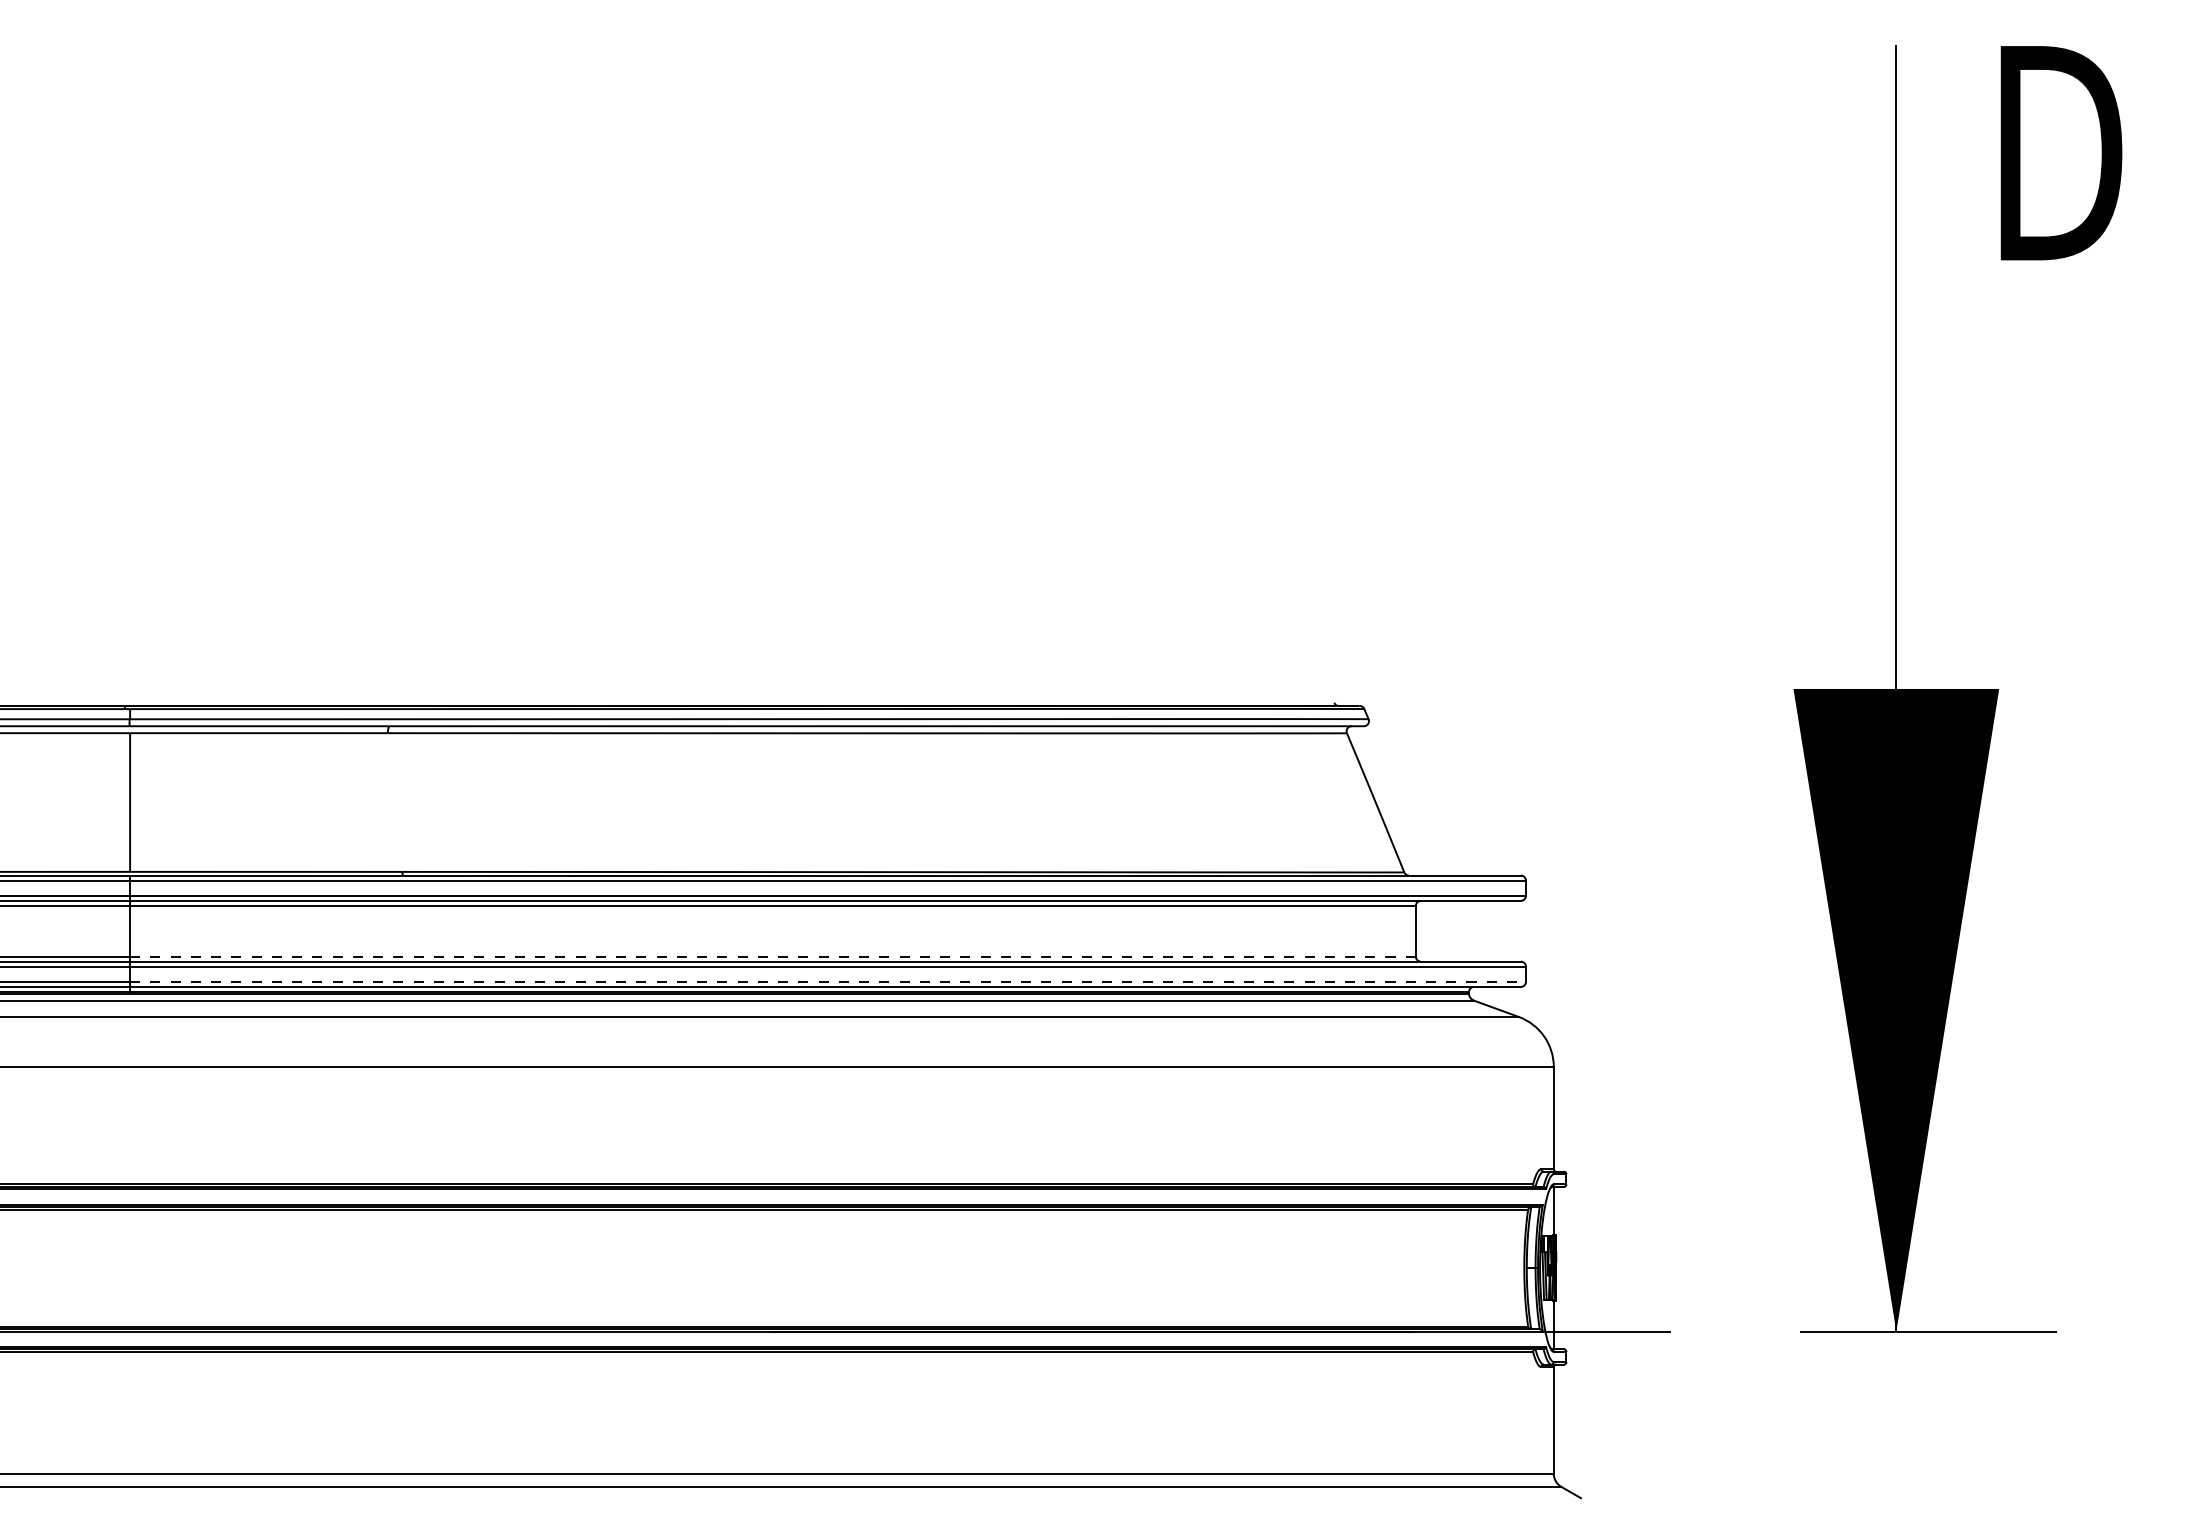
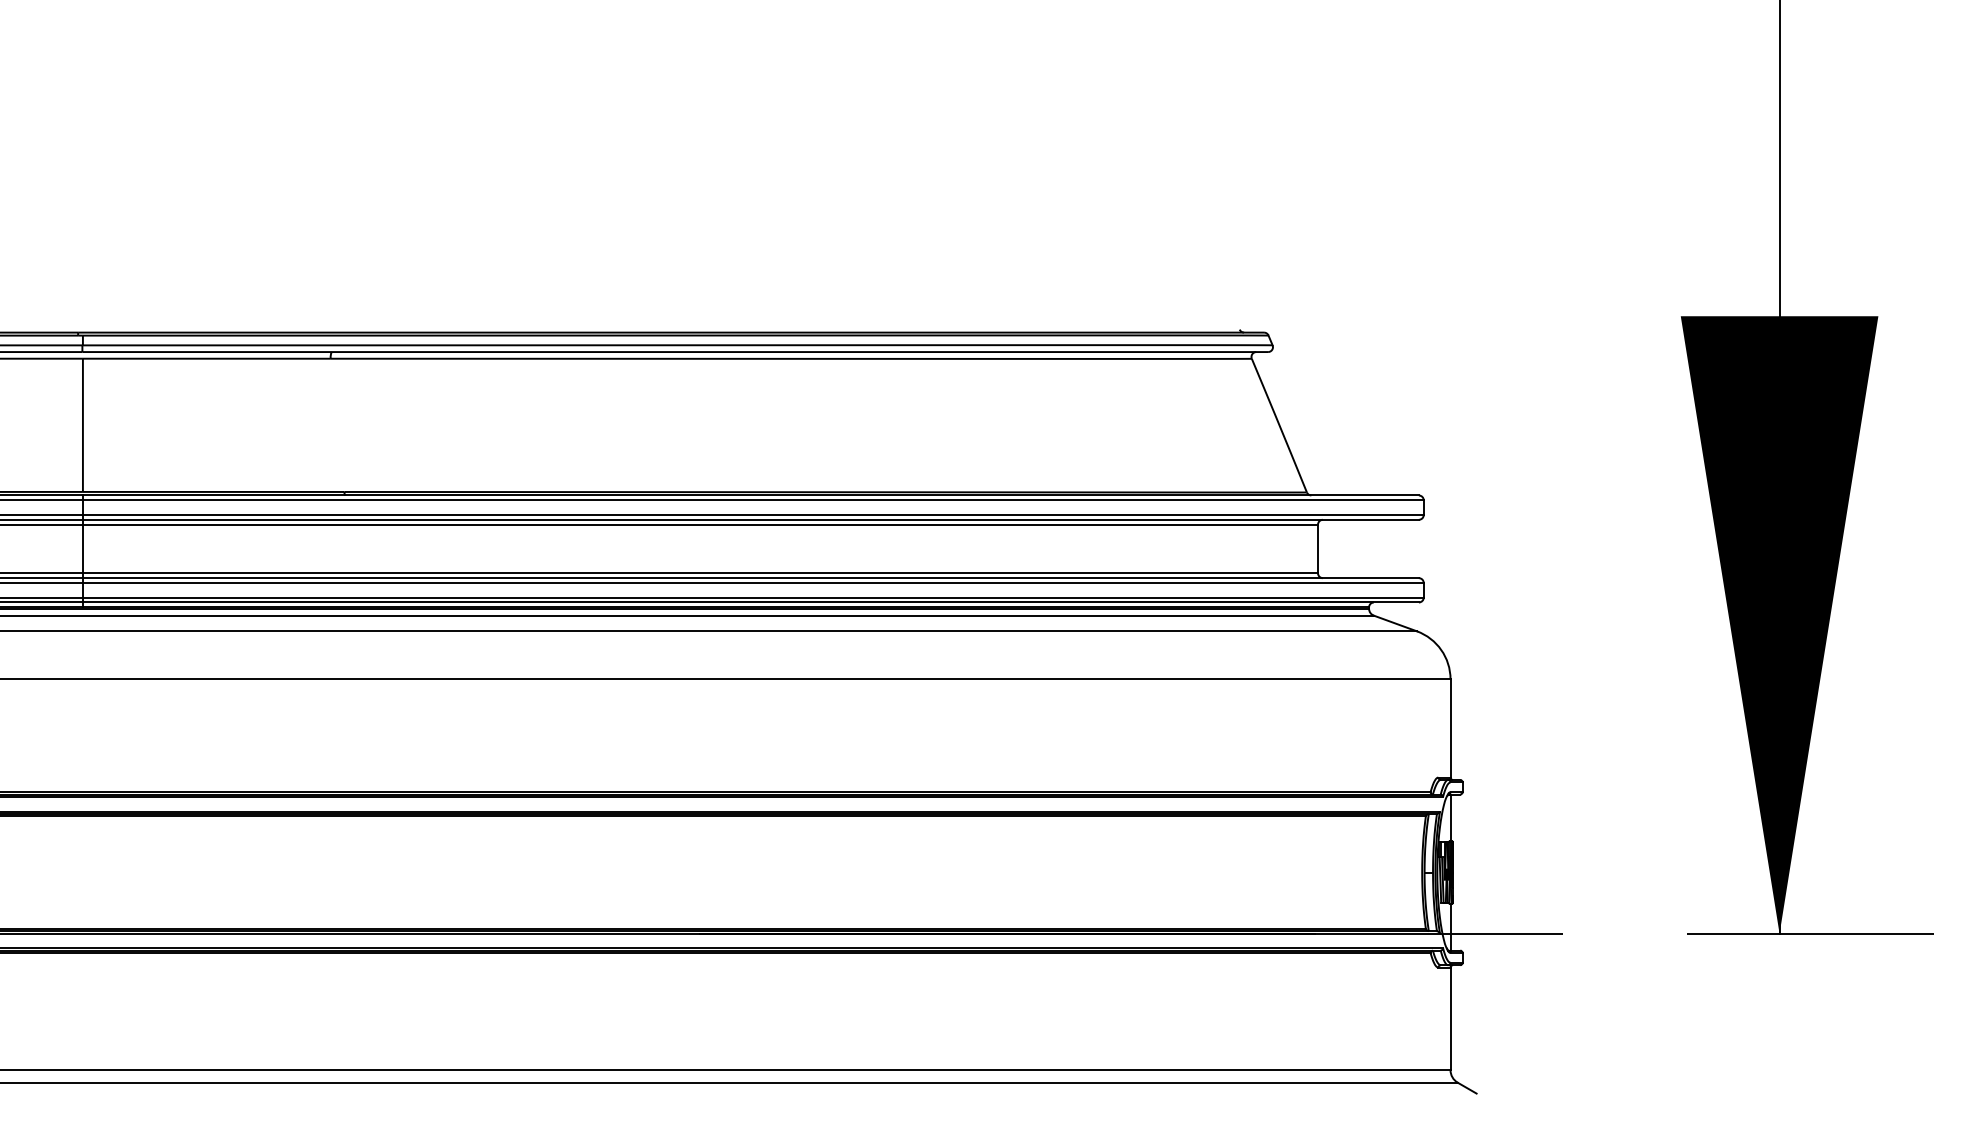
line: (772, 956) -> (700, 573), dashed -> solid
line: (828, 981) -> (753, 597), dashed -> solid

